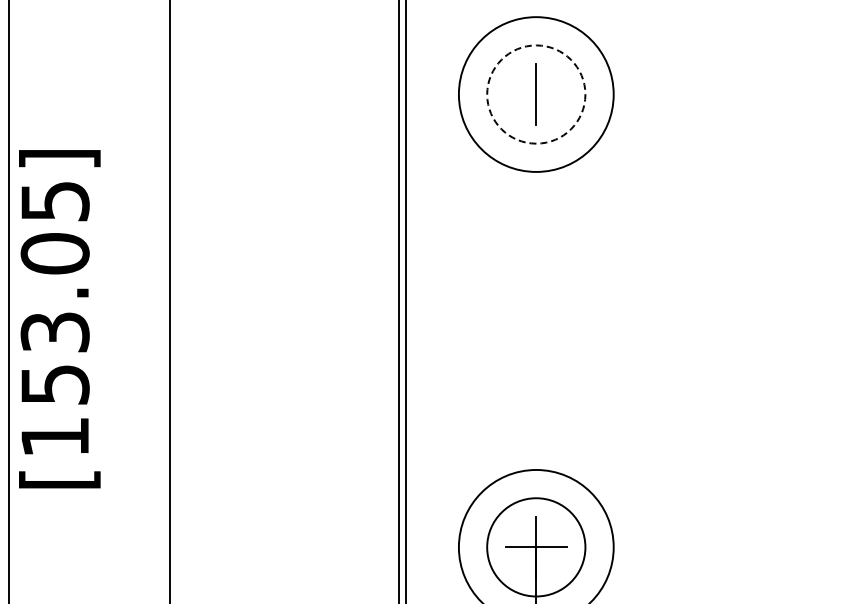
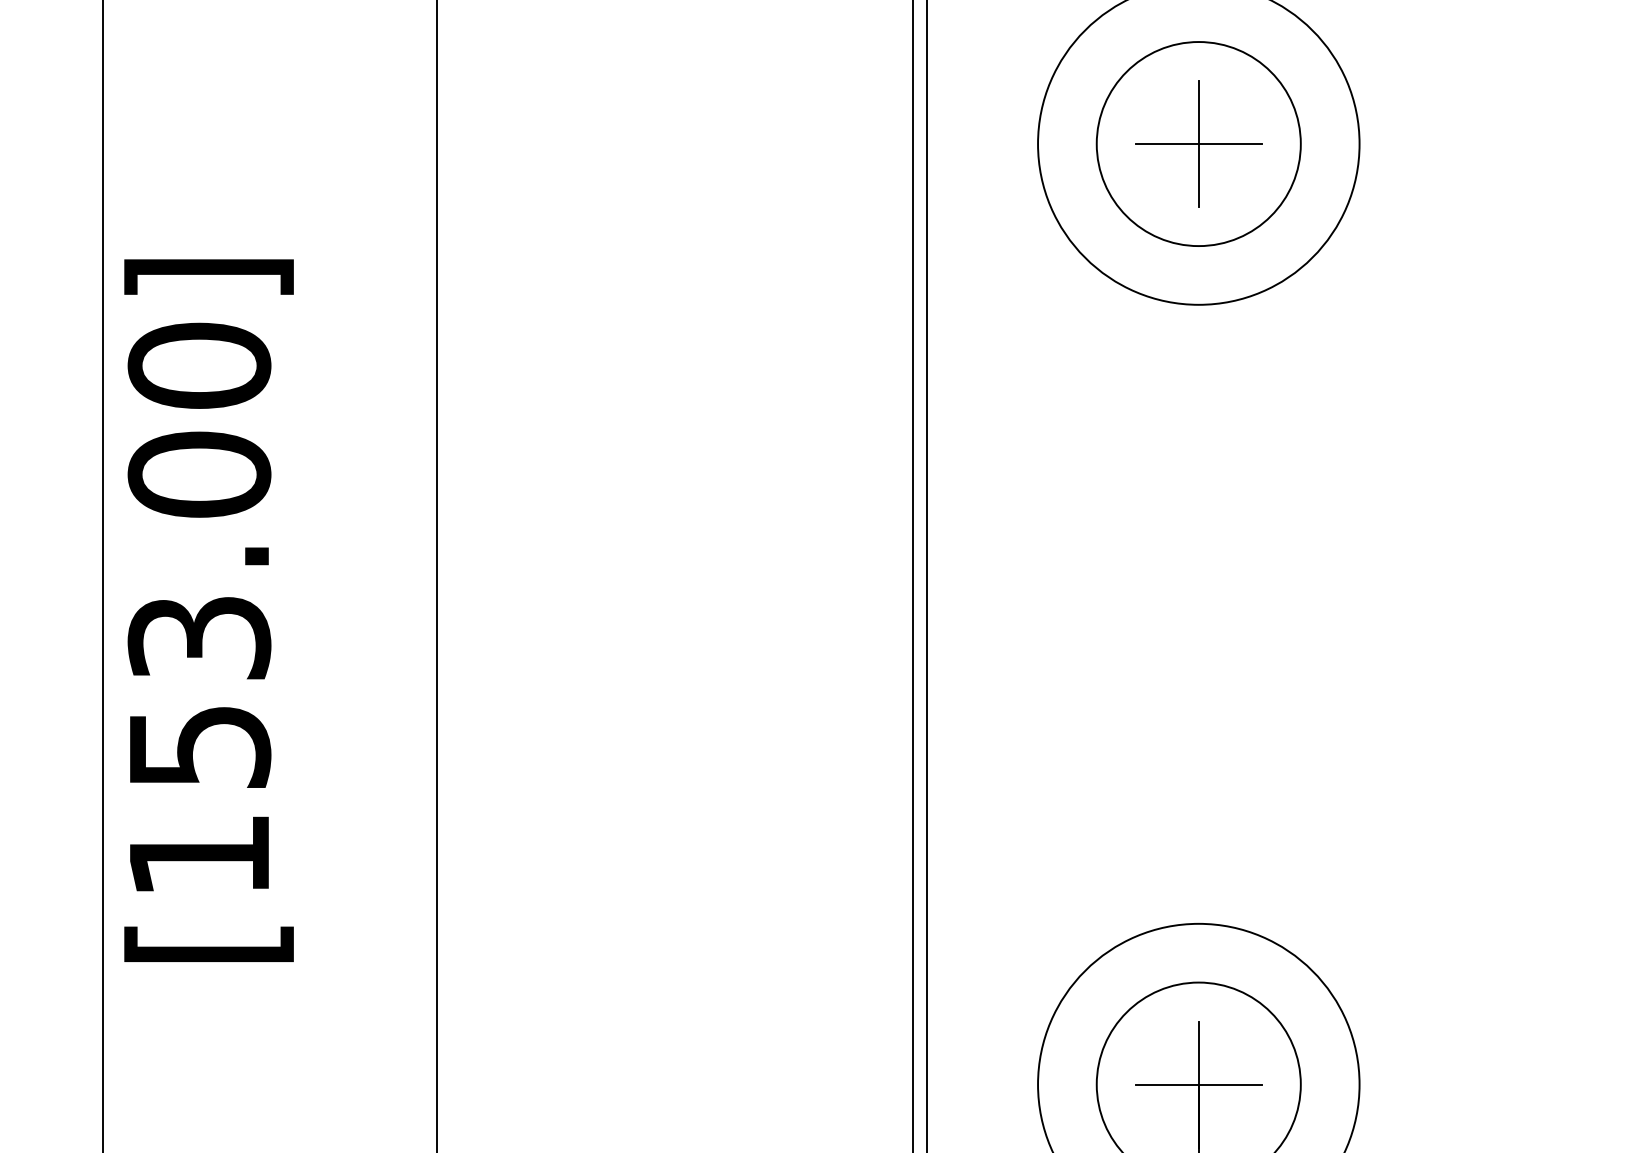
line: (535, 94) -> (1197, 143), added
circle: (536, 94) -> (1199, 143), dashed -> solid
text: (54, 200) -> (198, 364), [153.05] -> [153.00]

